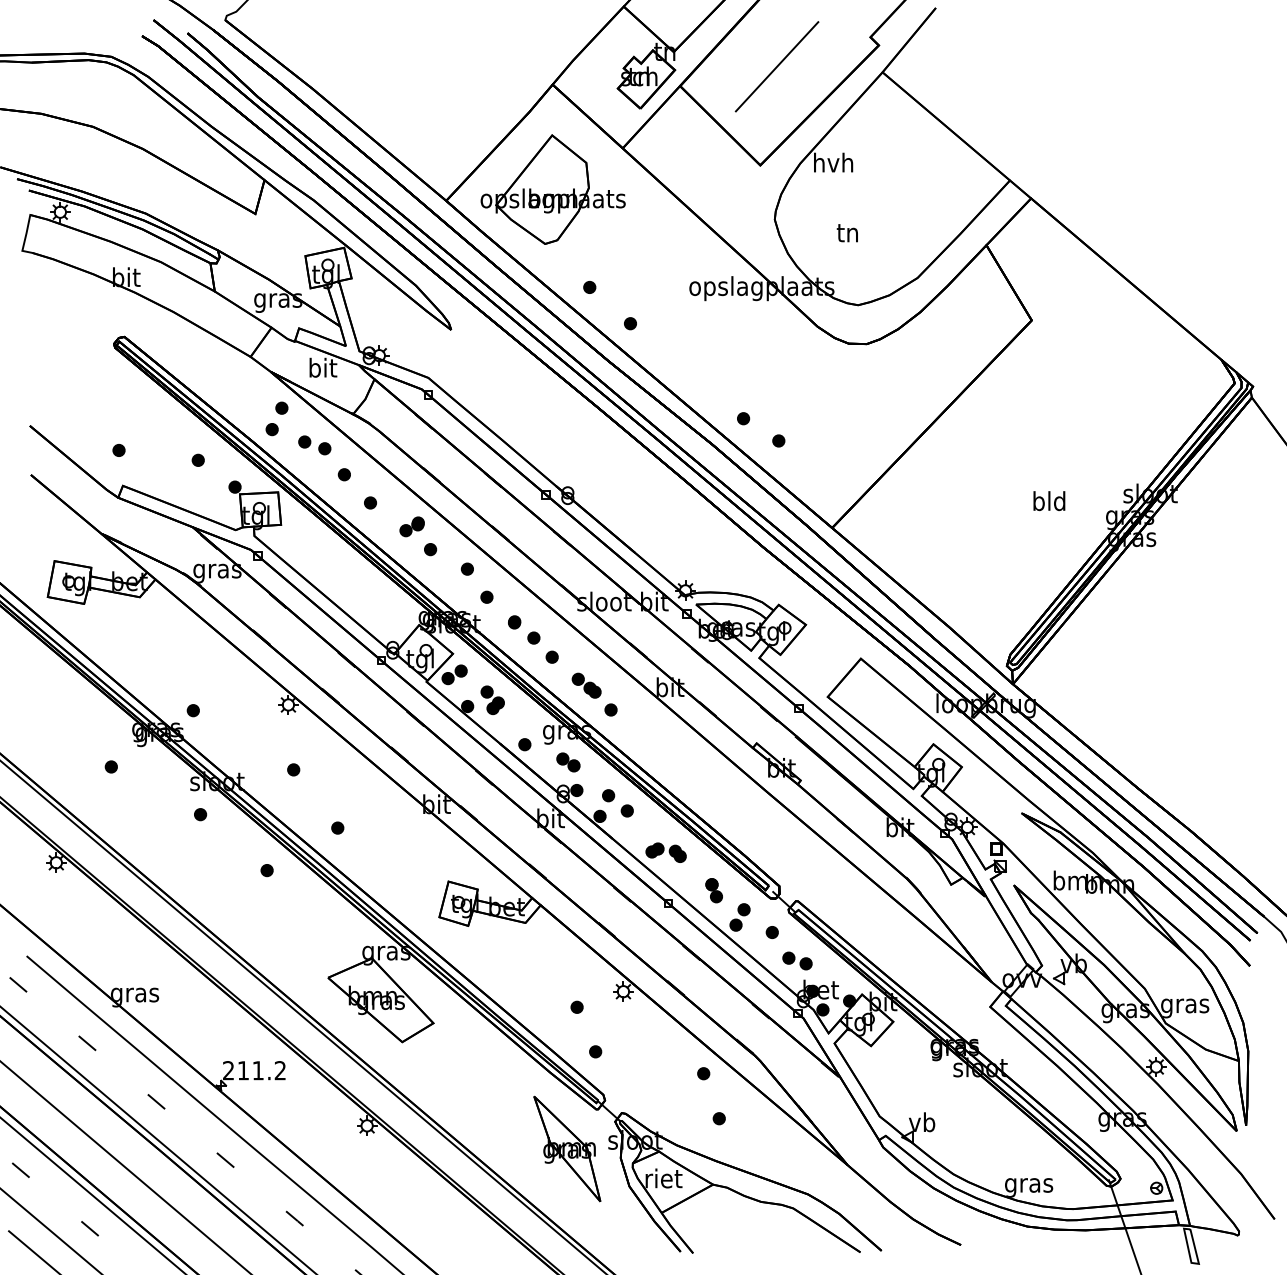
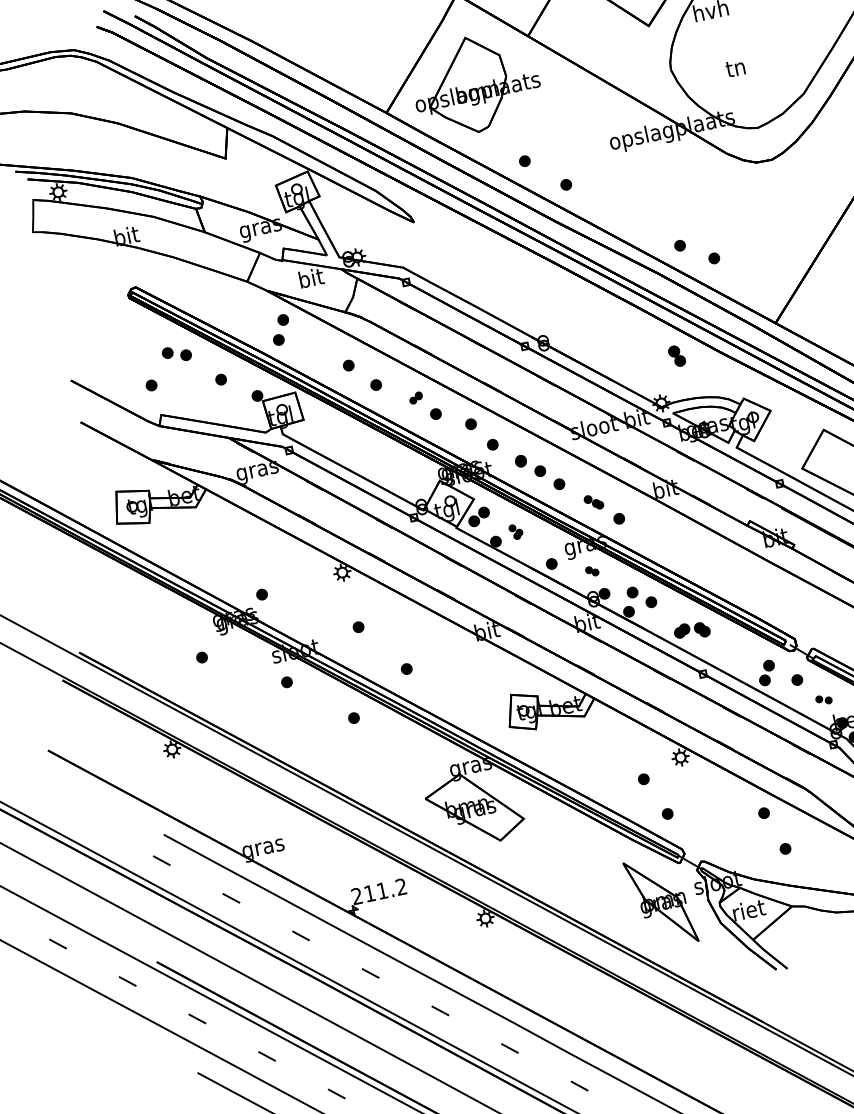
part: (314, 445) -> (176, 354), moved
part: (411, 526) -> (415, 397), size x0.6
part: (586, 685) -> (593, 502), size x0.7
part: (492, 700) -> (516, 532), size x0.6
part: (568, 762) -> (592, 571), size x0.6
part: (713, 890) -> (676, 356), moved
part: (797, 960) -> (823, 699), size x0.6

